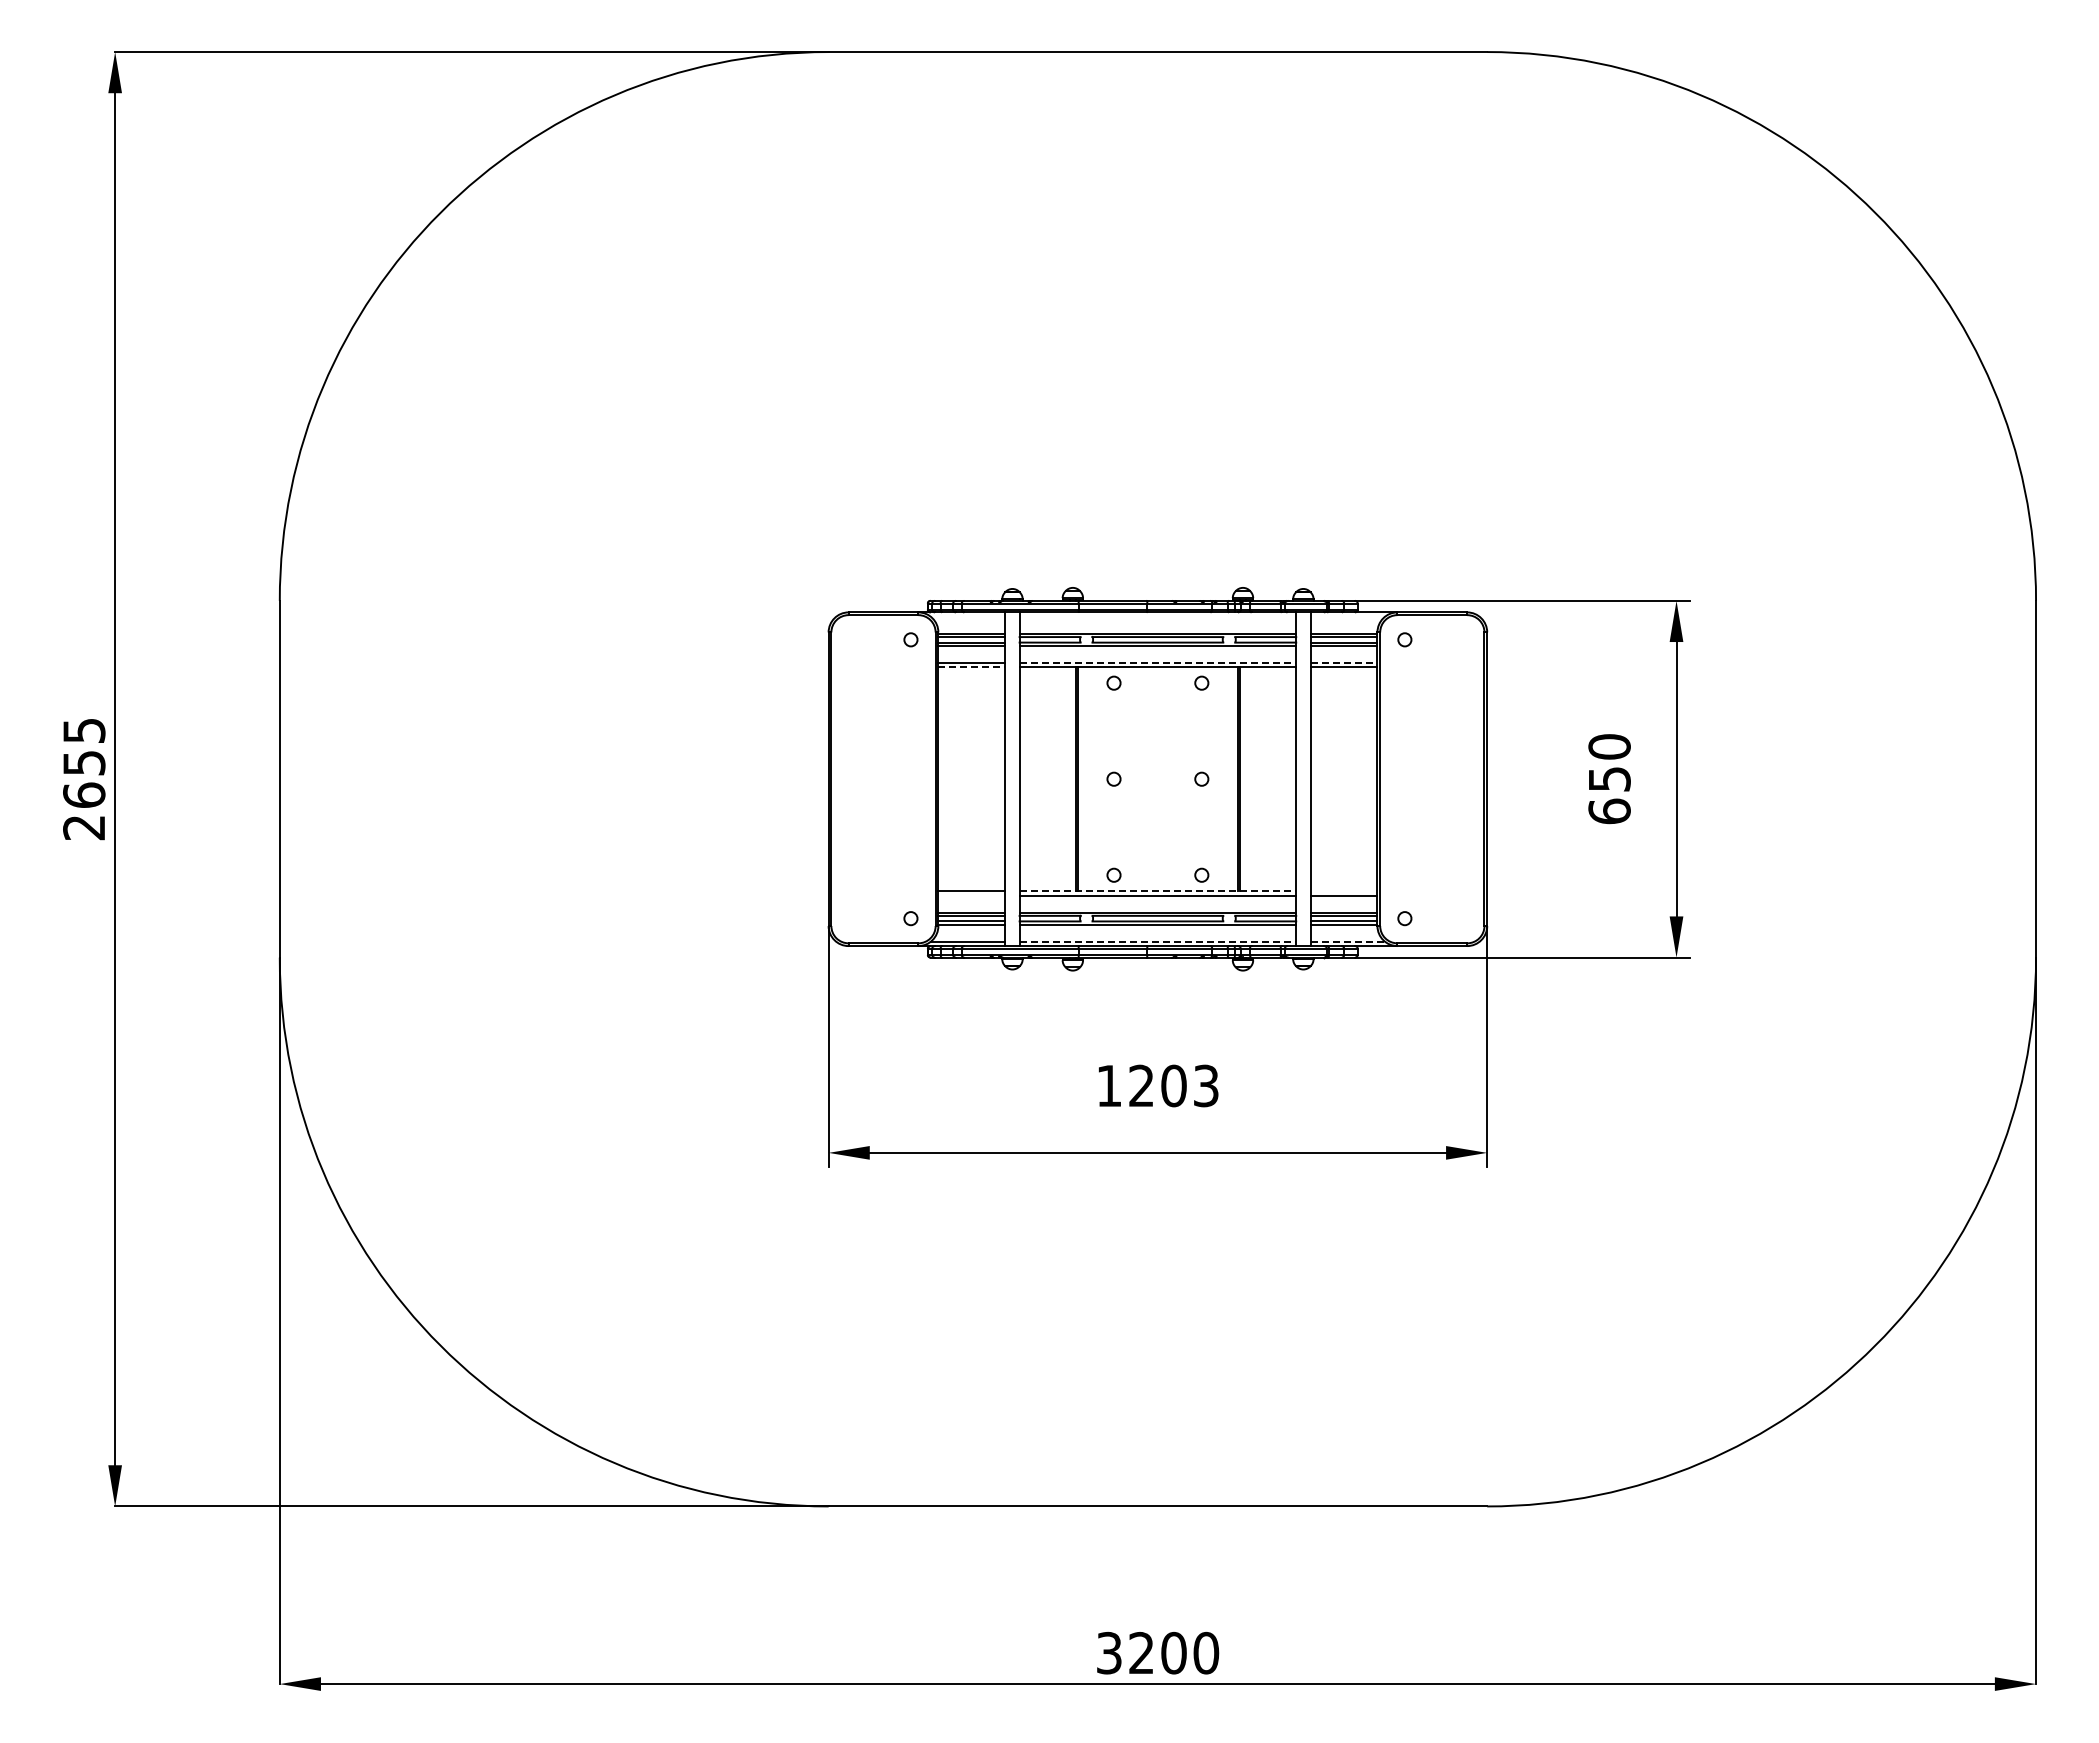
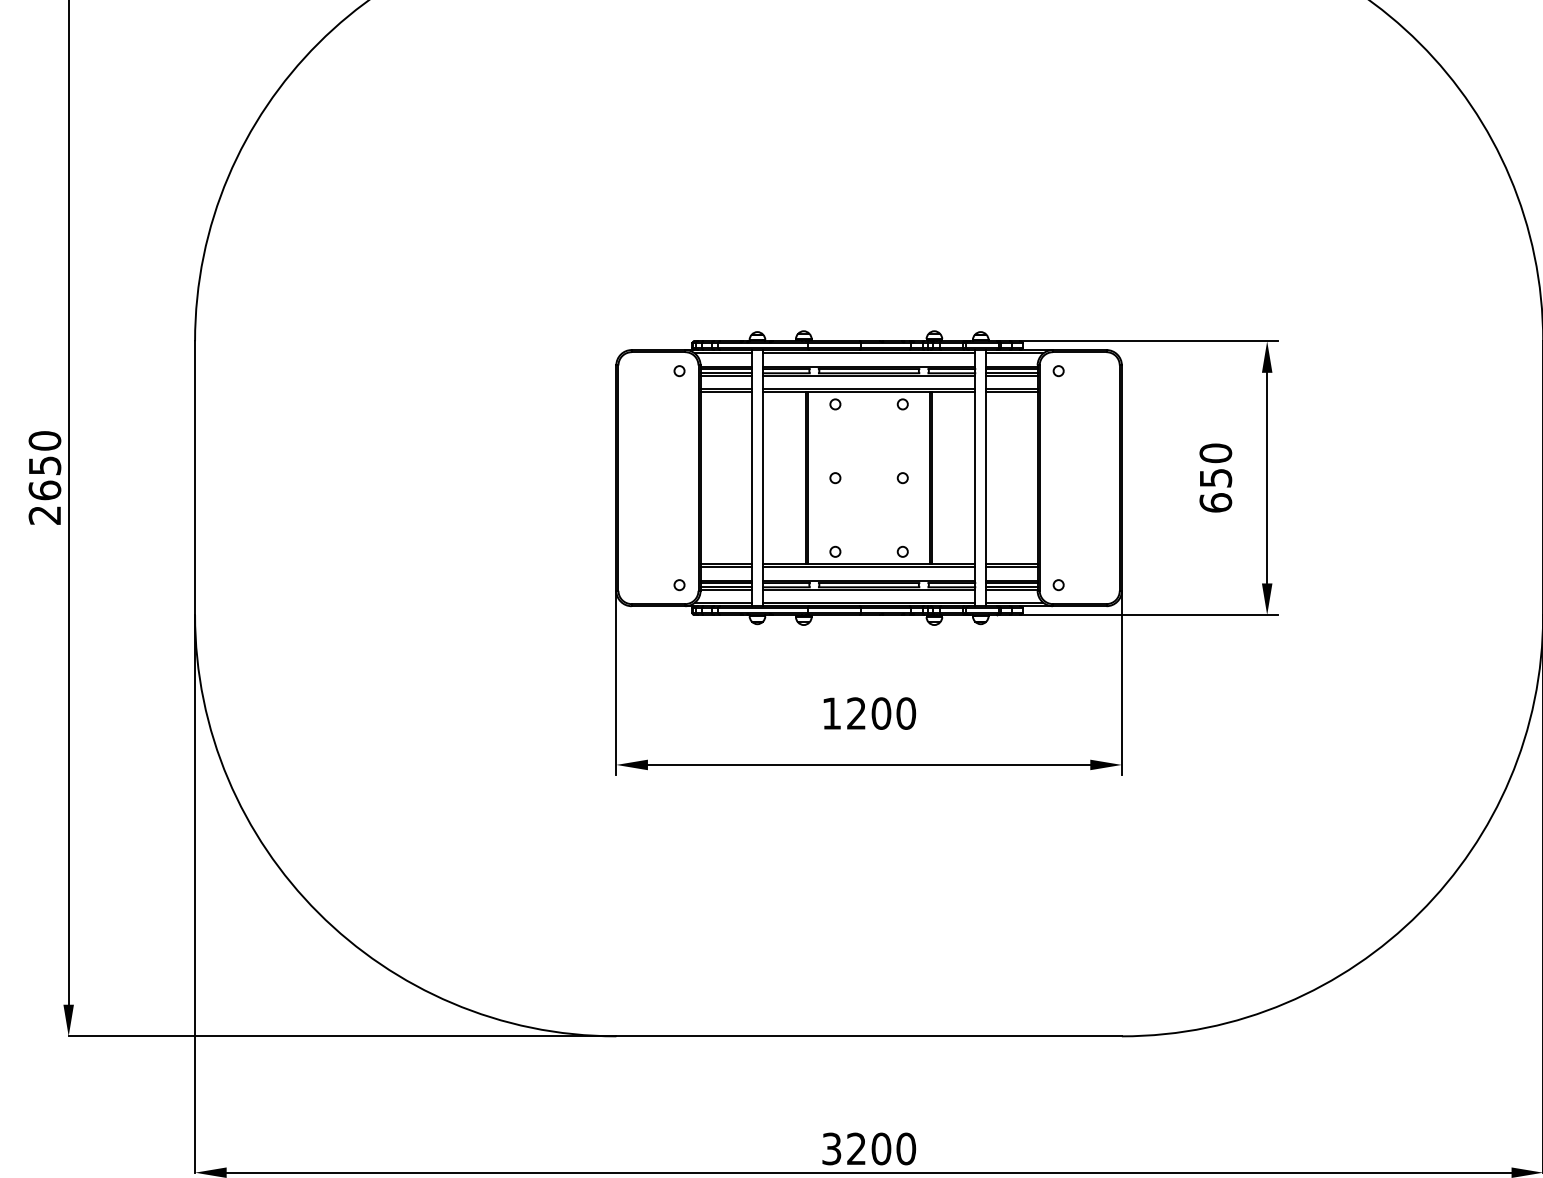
line: (967, 616) -> (722, 353), added
line: (1157, 616) -> (868, 353), added
line: (1347, 616) -> (1014, 353), added
line: (1158, 662) -> (869, 388), dashed -> solid
line: (1344, 662) -> (1012, 388), dashed -> solid
line: (972, 667) -> (726, 392), dashed -> solid
text: (84, 730) -> (45, 440), 2655 -> 2650
line: (1158, 891) -> (869, 564), dashed -> solid
line: (1343, 891) -> (1011, 564), added
line: (971, 895) -> (726, 567), added
line: (1158, 941) -> (869, 602), dashed -> solid
line: (1348, 941) -> (1015, 602), dashed -> solid
text: (1206, 1085) -> (906, 713), 1203 -> 1200

